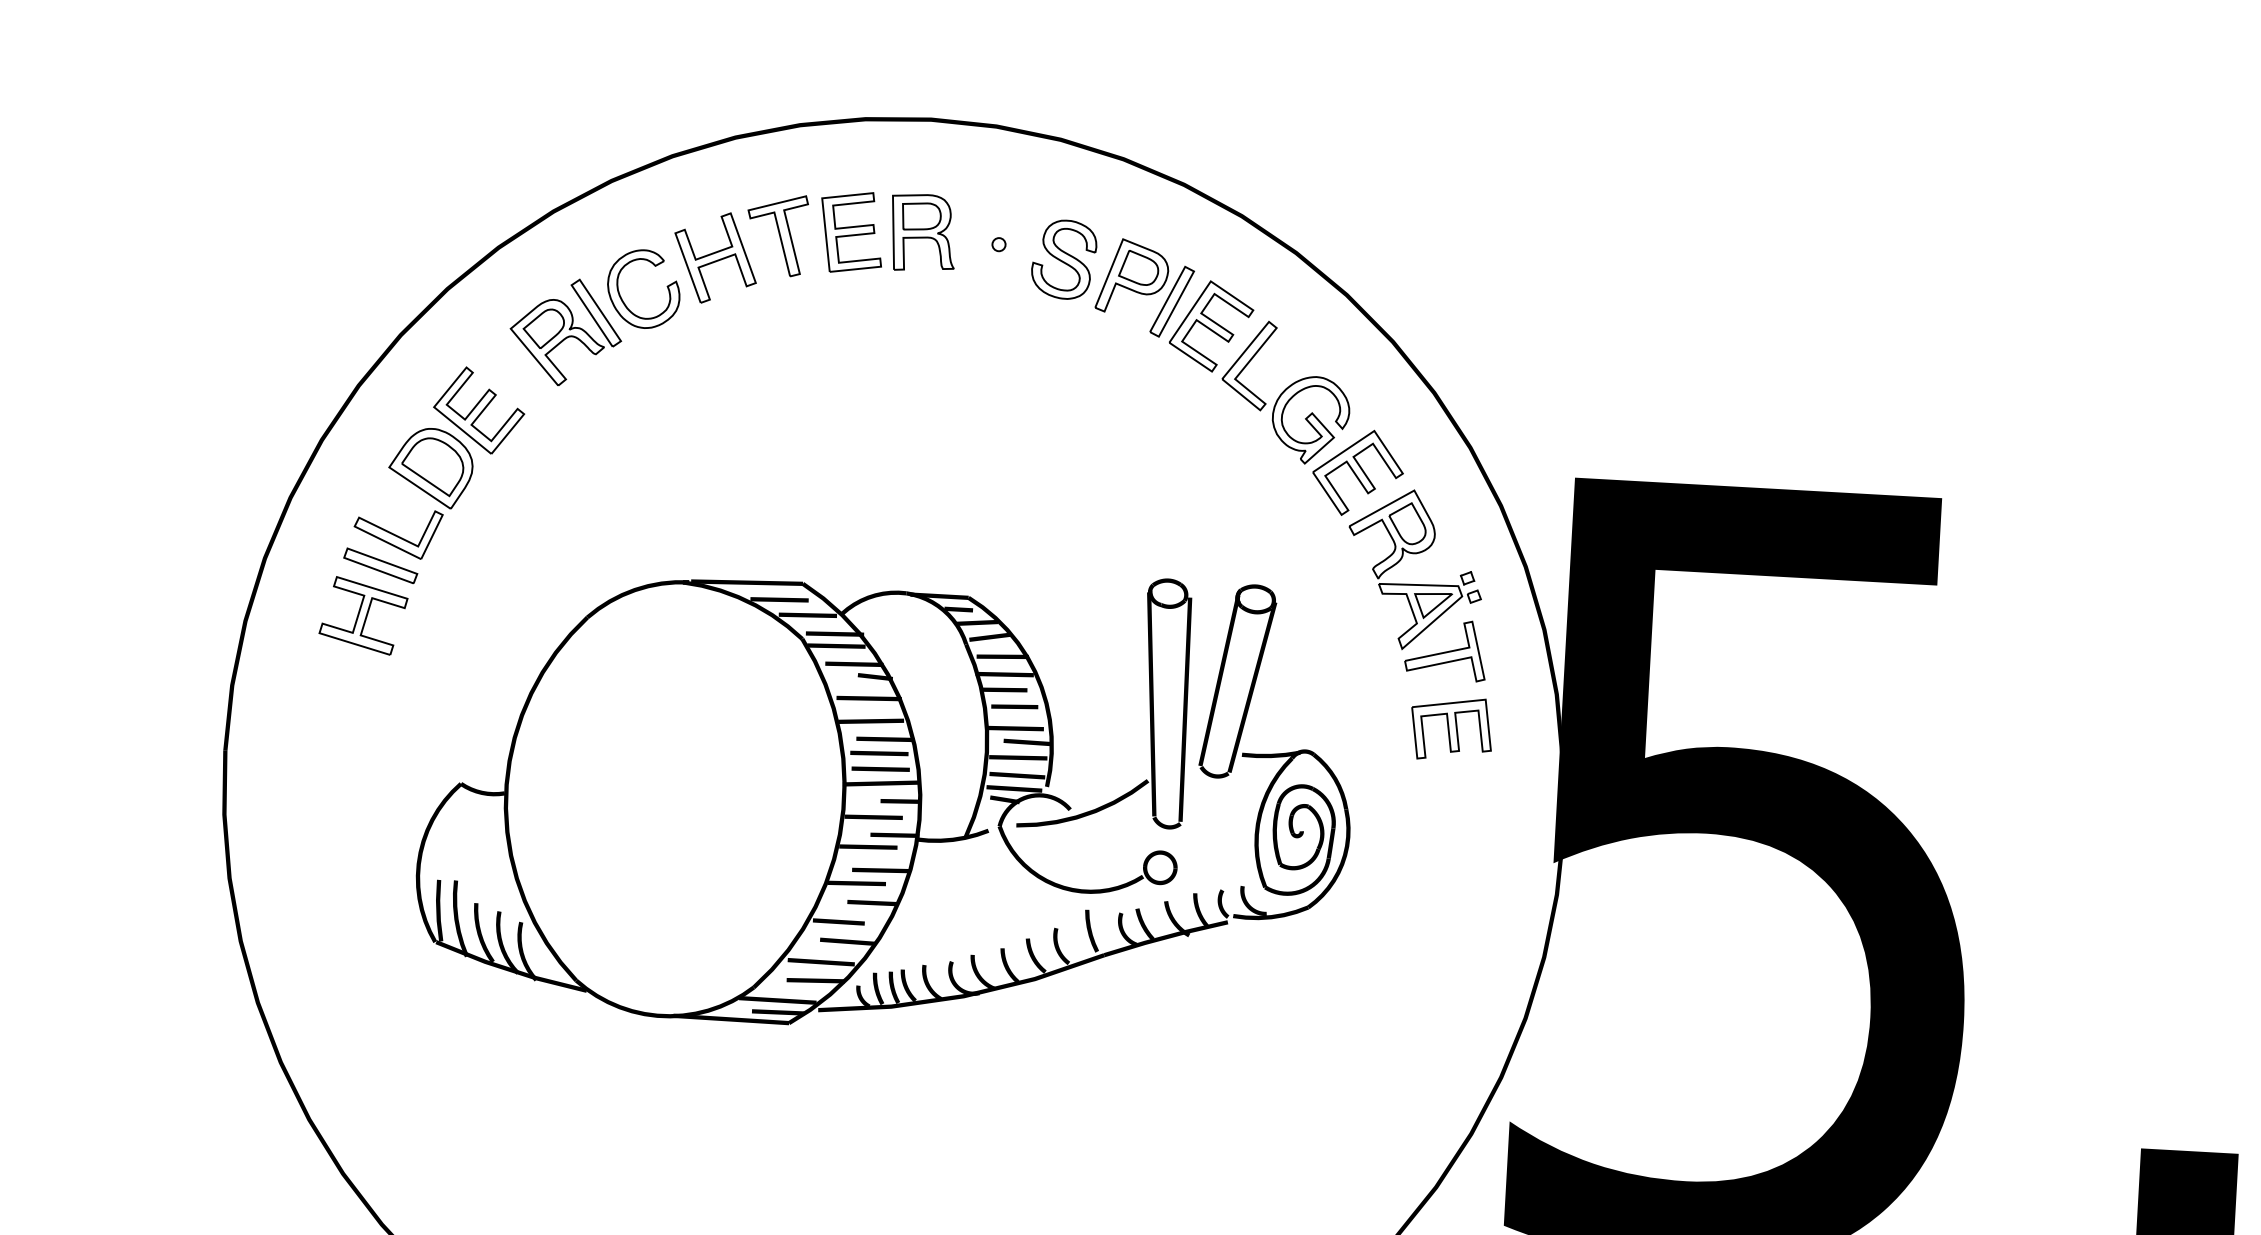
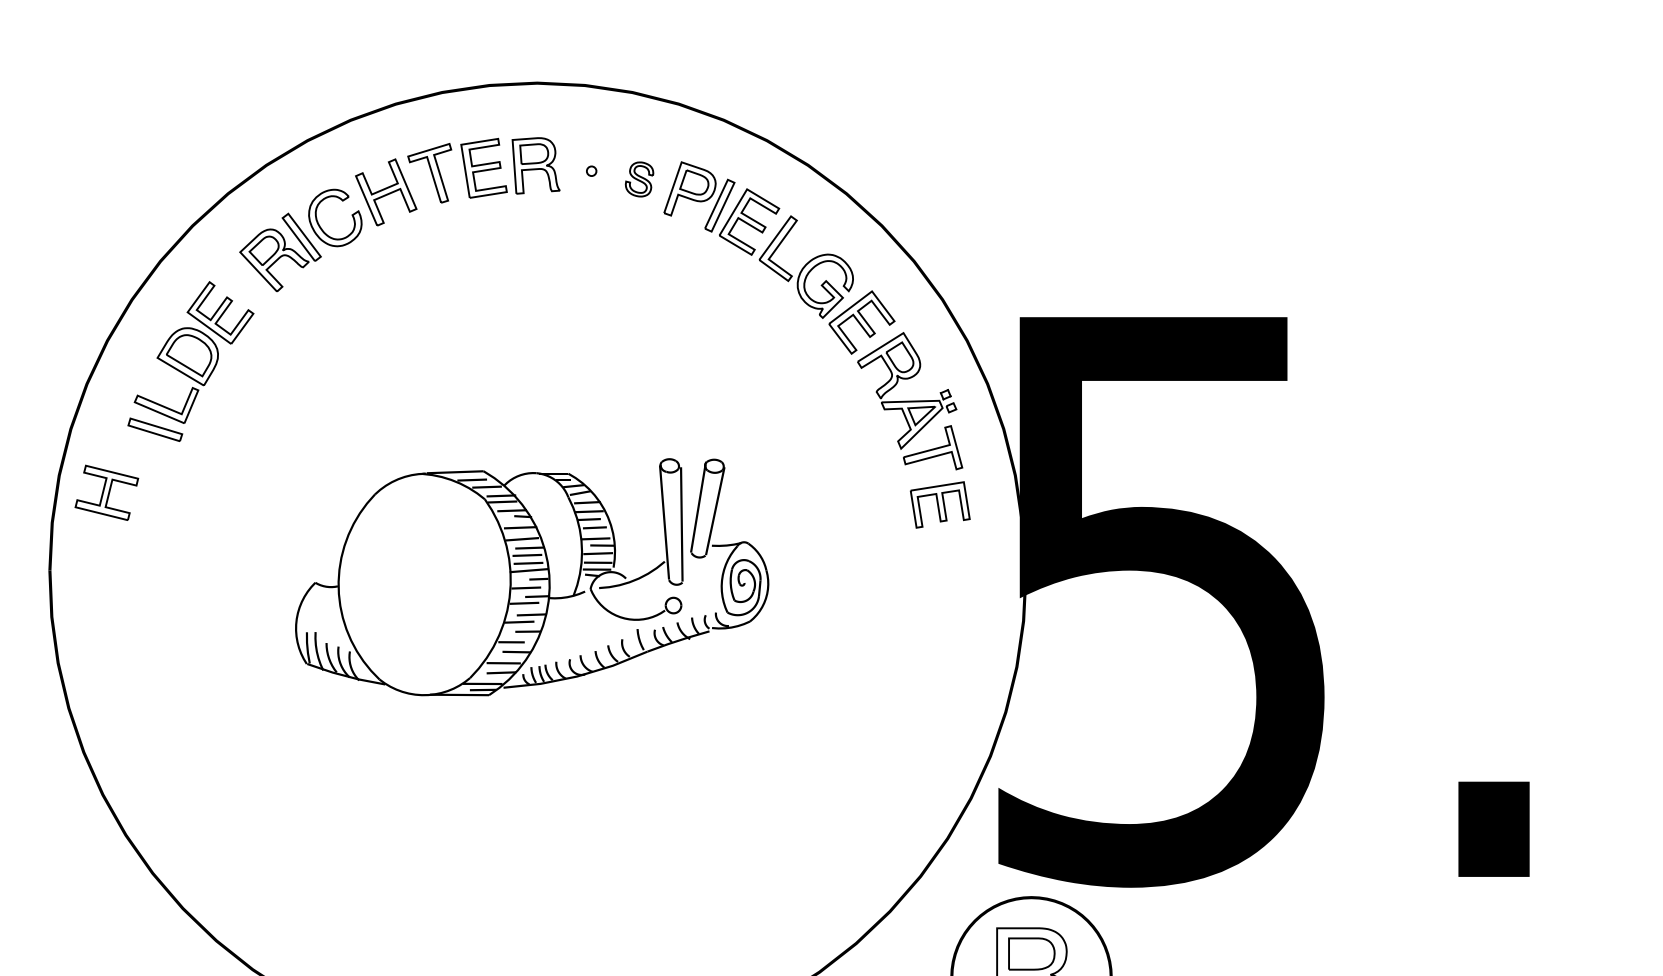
part: (1063, 259) -> (639, 179), size x0.6
part: (363, 615) -> (106, 492), moved
part: (885, 797) -> (531, 577), size x0.7

